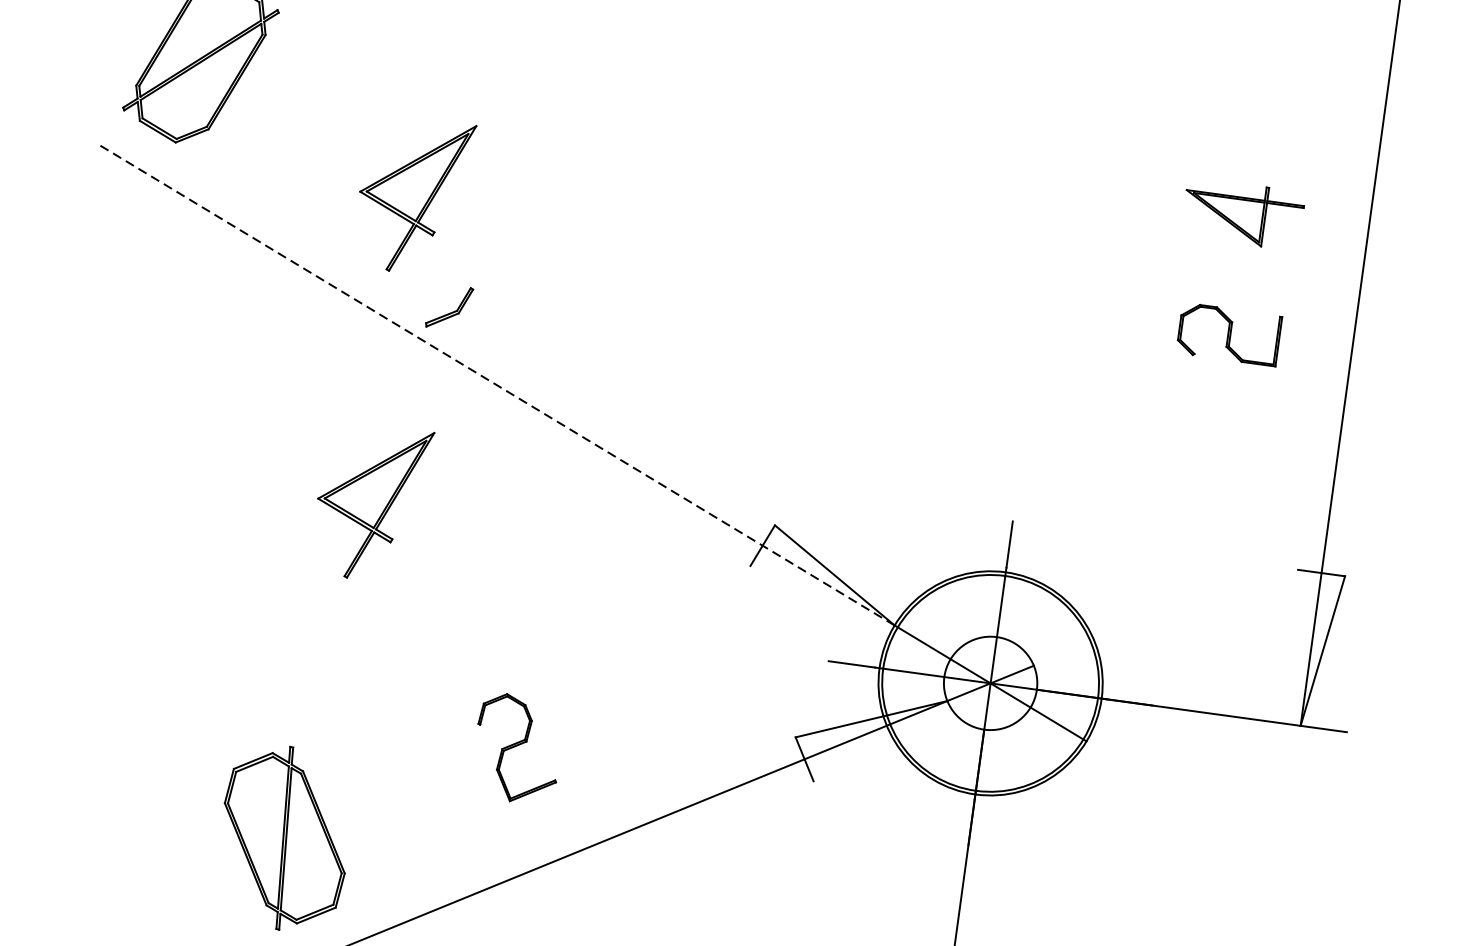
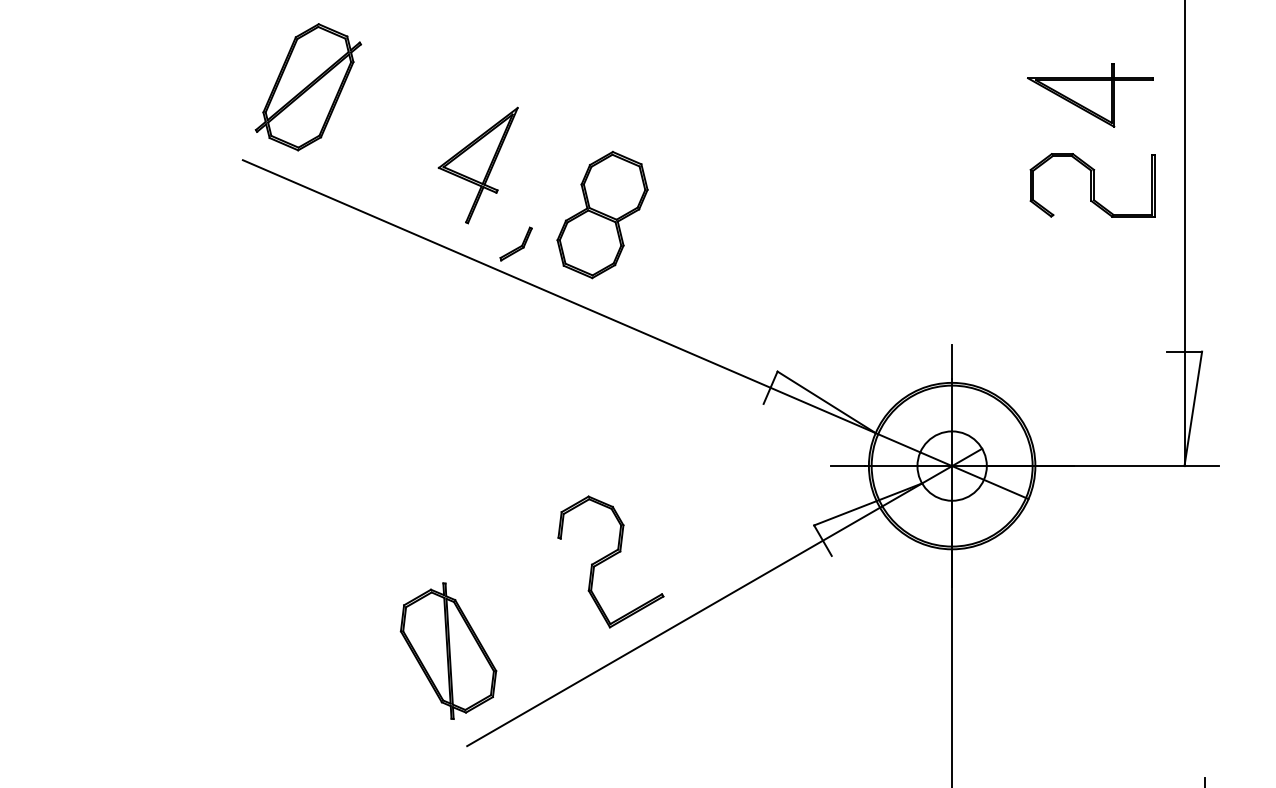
part: (1242, 214) -> (1090, 95), size x1.43
part: (570, 283) -> (602, 214), added
part: (1229, 334) -> (1092, 185), size x1.67
line: (497, 385) -> (559, 296), dashed -> solid
part: (370, 502) -> (477, 395), removed
part: (517, 748) -> (610, 561), size x1.67

